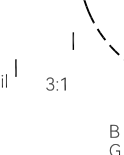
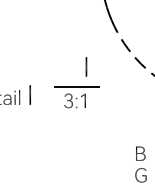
line: (73, 40) -> (86, 66), moved
line: (15, 67) -> (29, 94), moved
line: (57, 71) -> (76, 86), added

